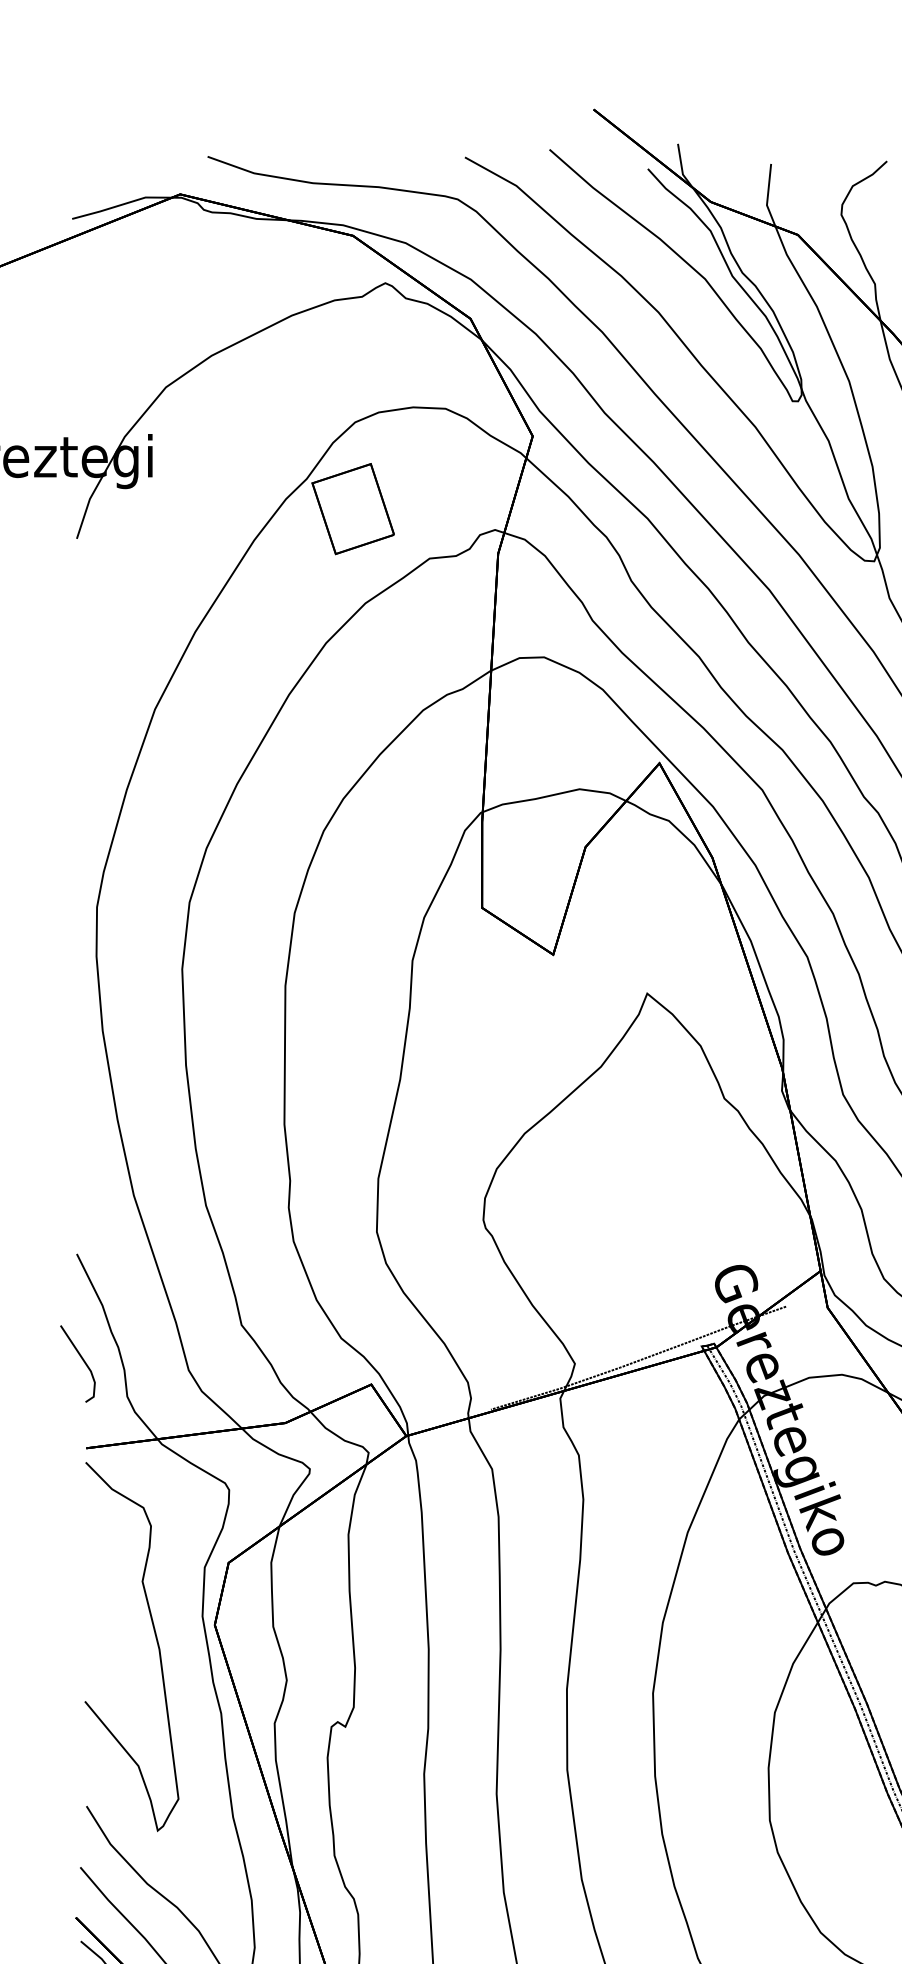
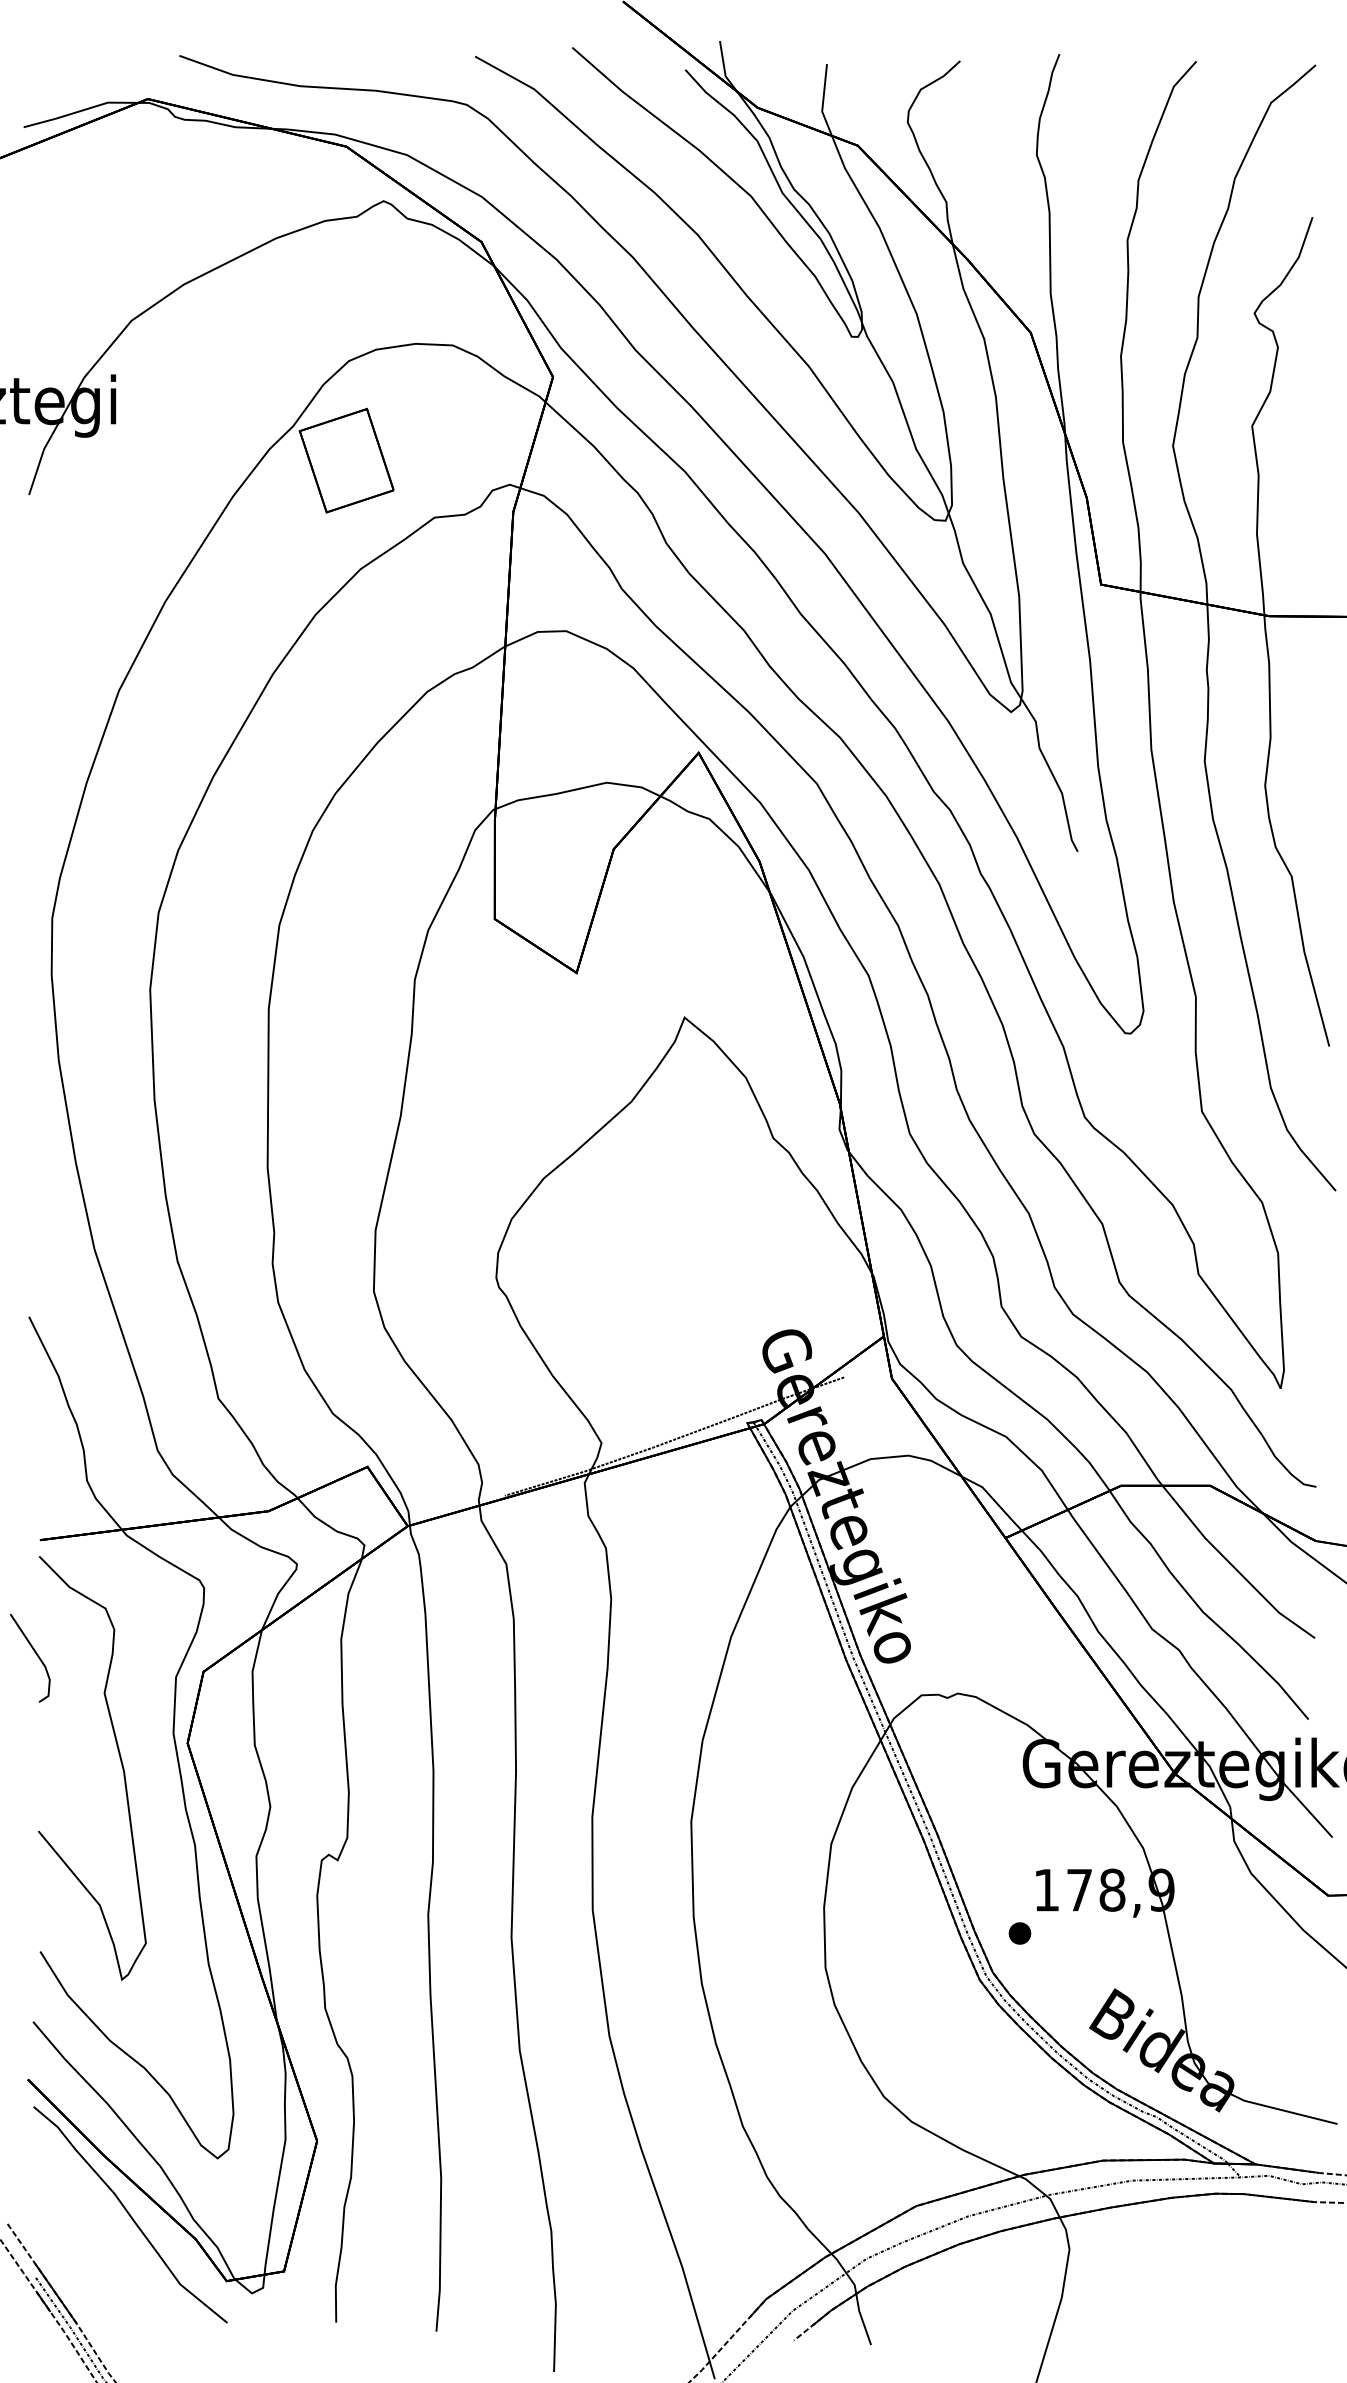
line: (83, 1361) -> (36, 1655), moved

